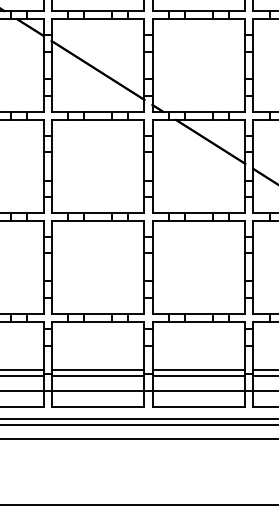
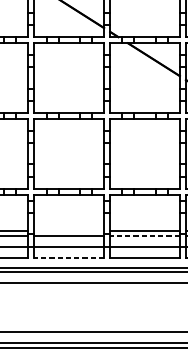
line: (97, 370) -> (68, 231), removed
line: (198, 376) -> (144, 235), solid -> dashed
line: (97, 406) -> (68, 258), solid -> dashed

